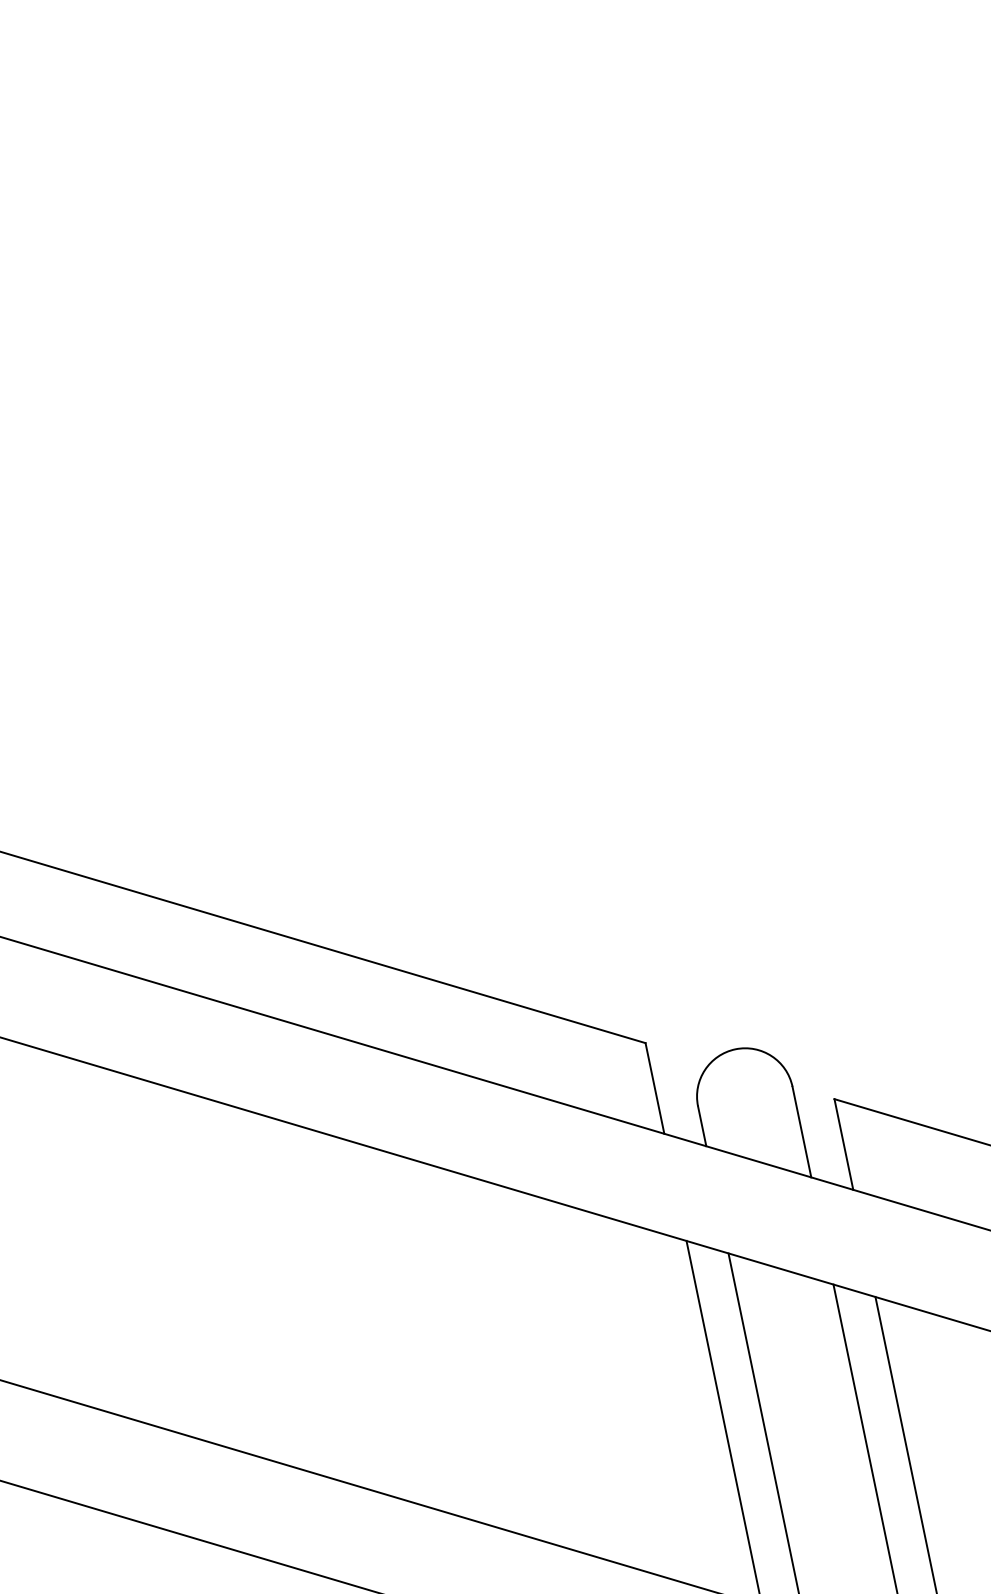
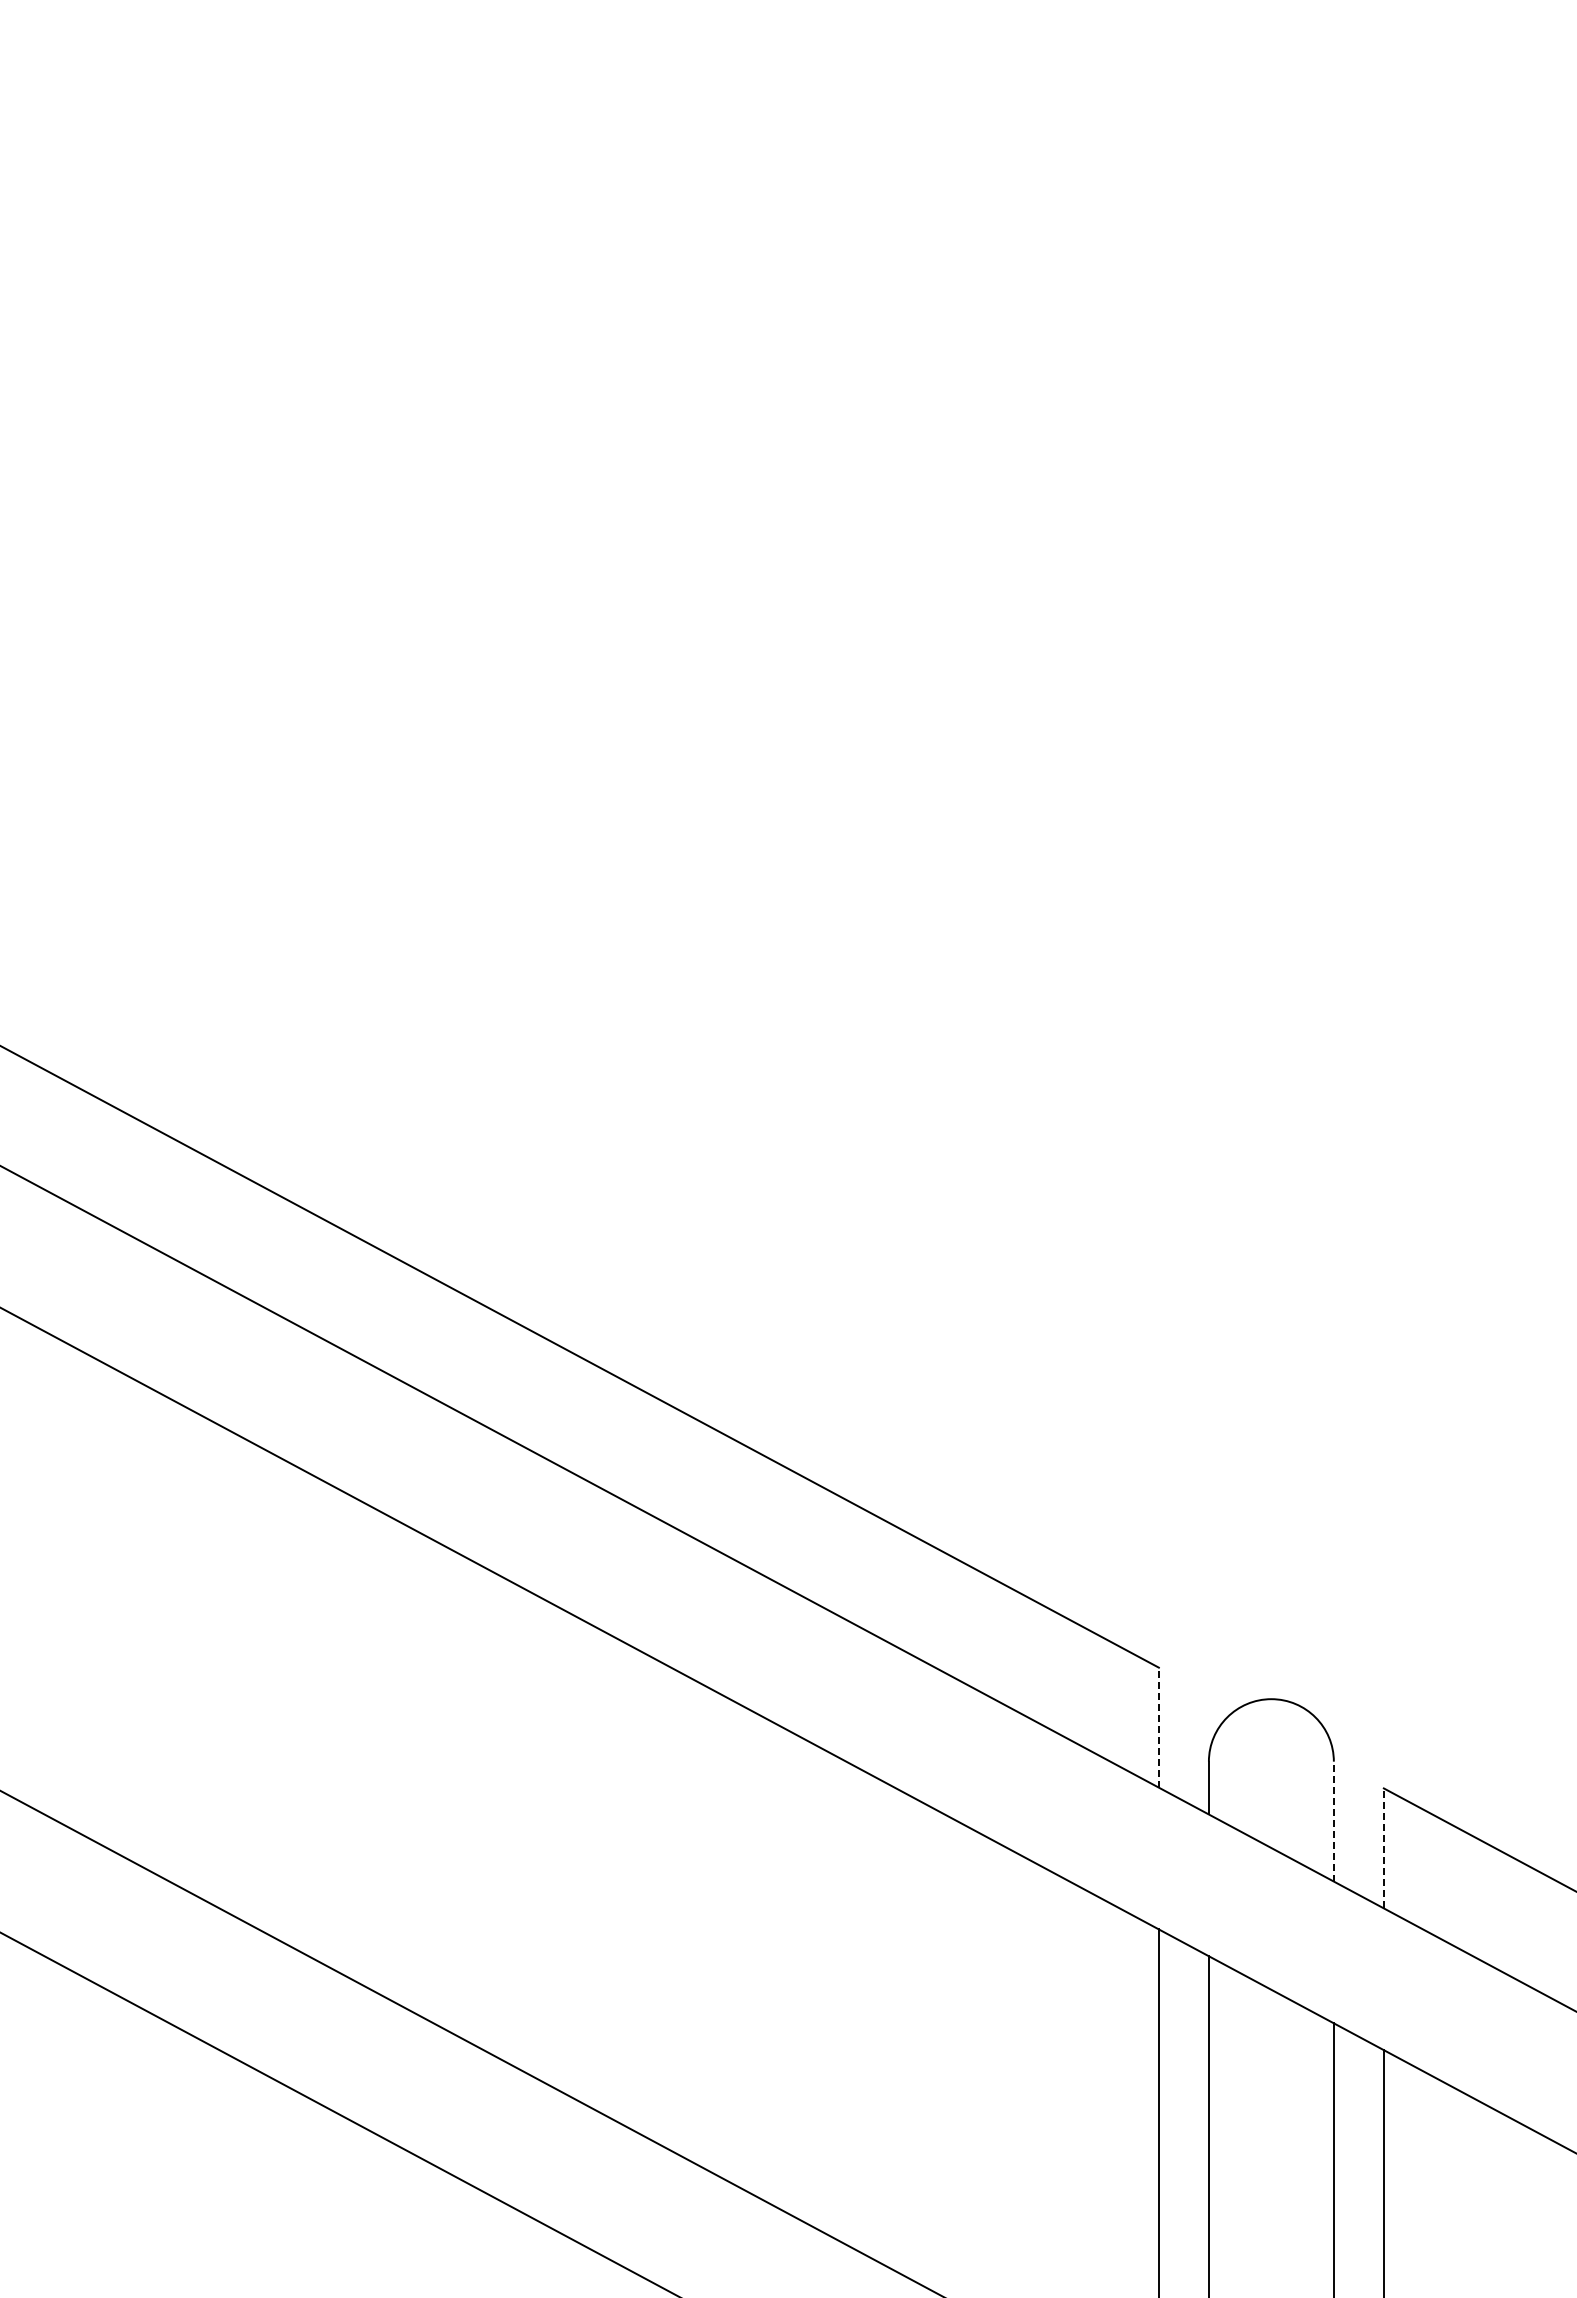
line: (654, 1088) -> (1158, 1727), solid -> dashed
line: (801, 1132) -> (1333, 1821), solid -> dashed
line: (843, 1144) -> (1383, 1848), solid -> dashed

